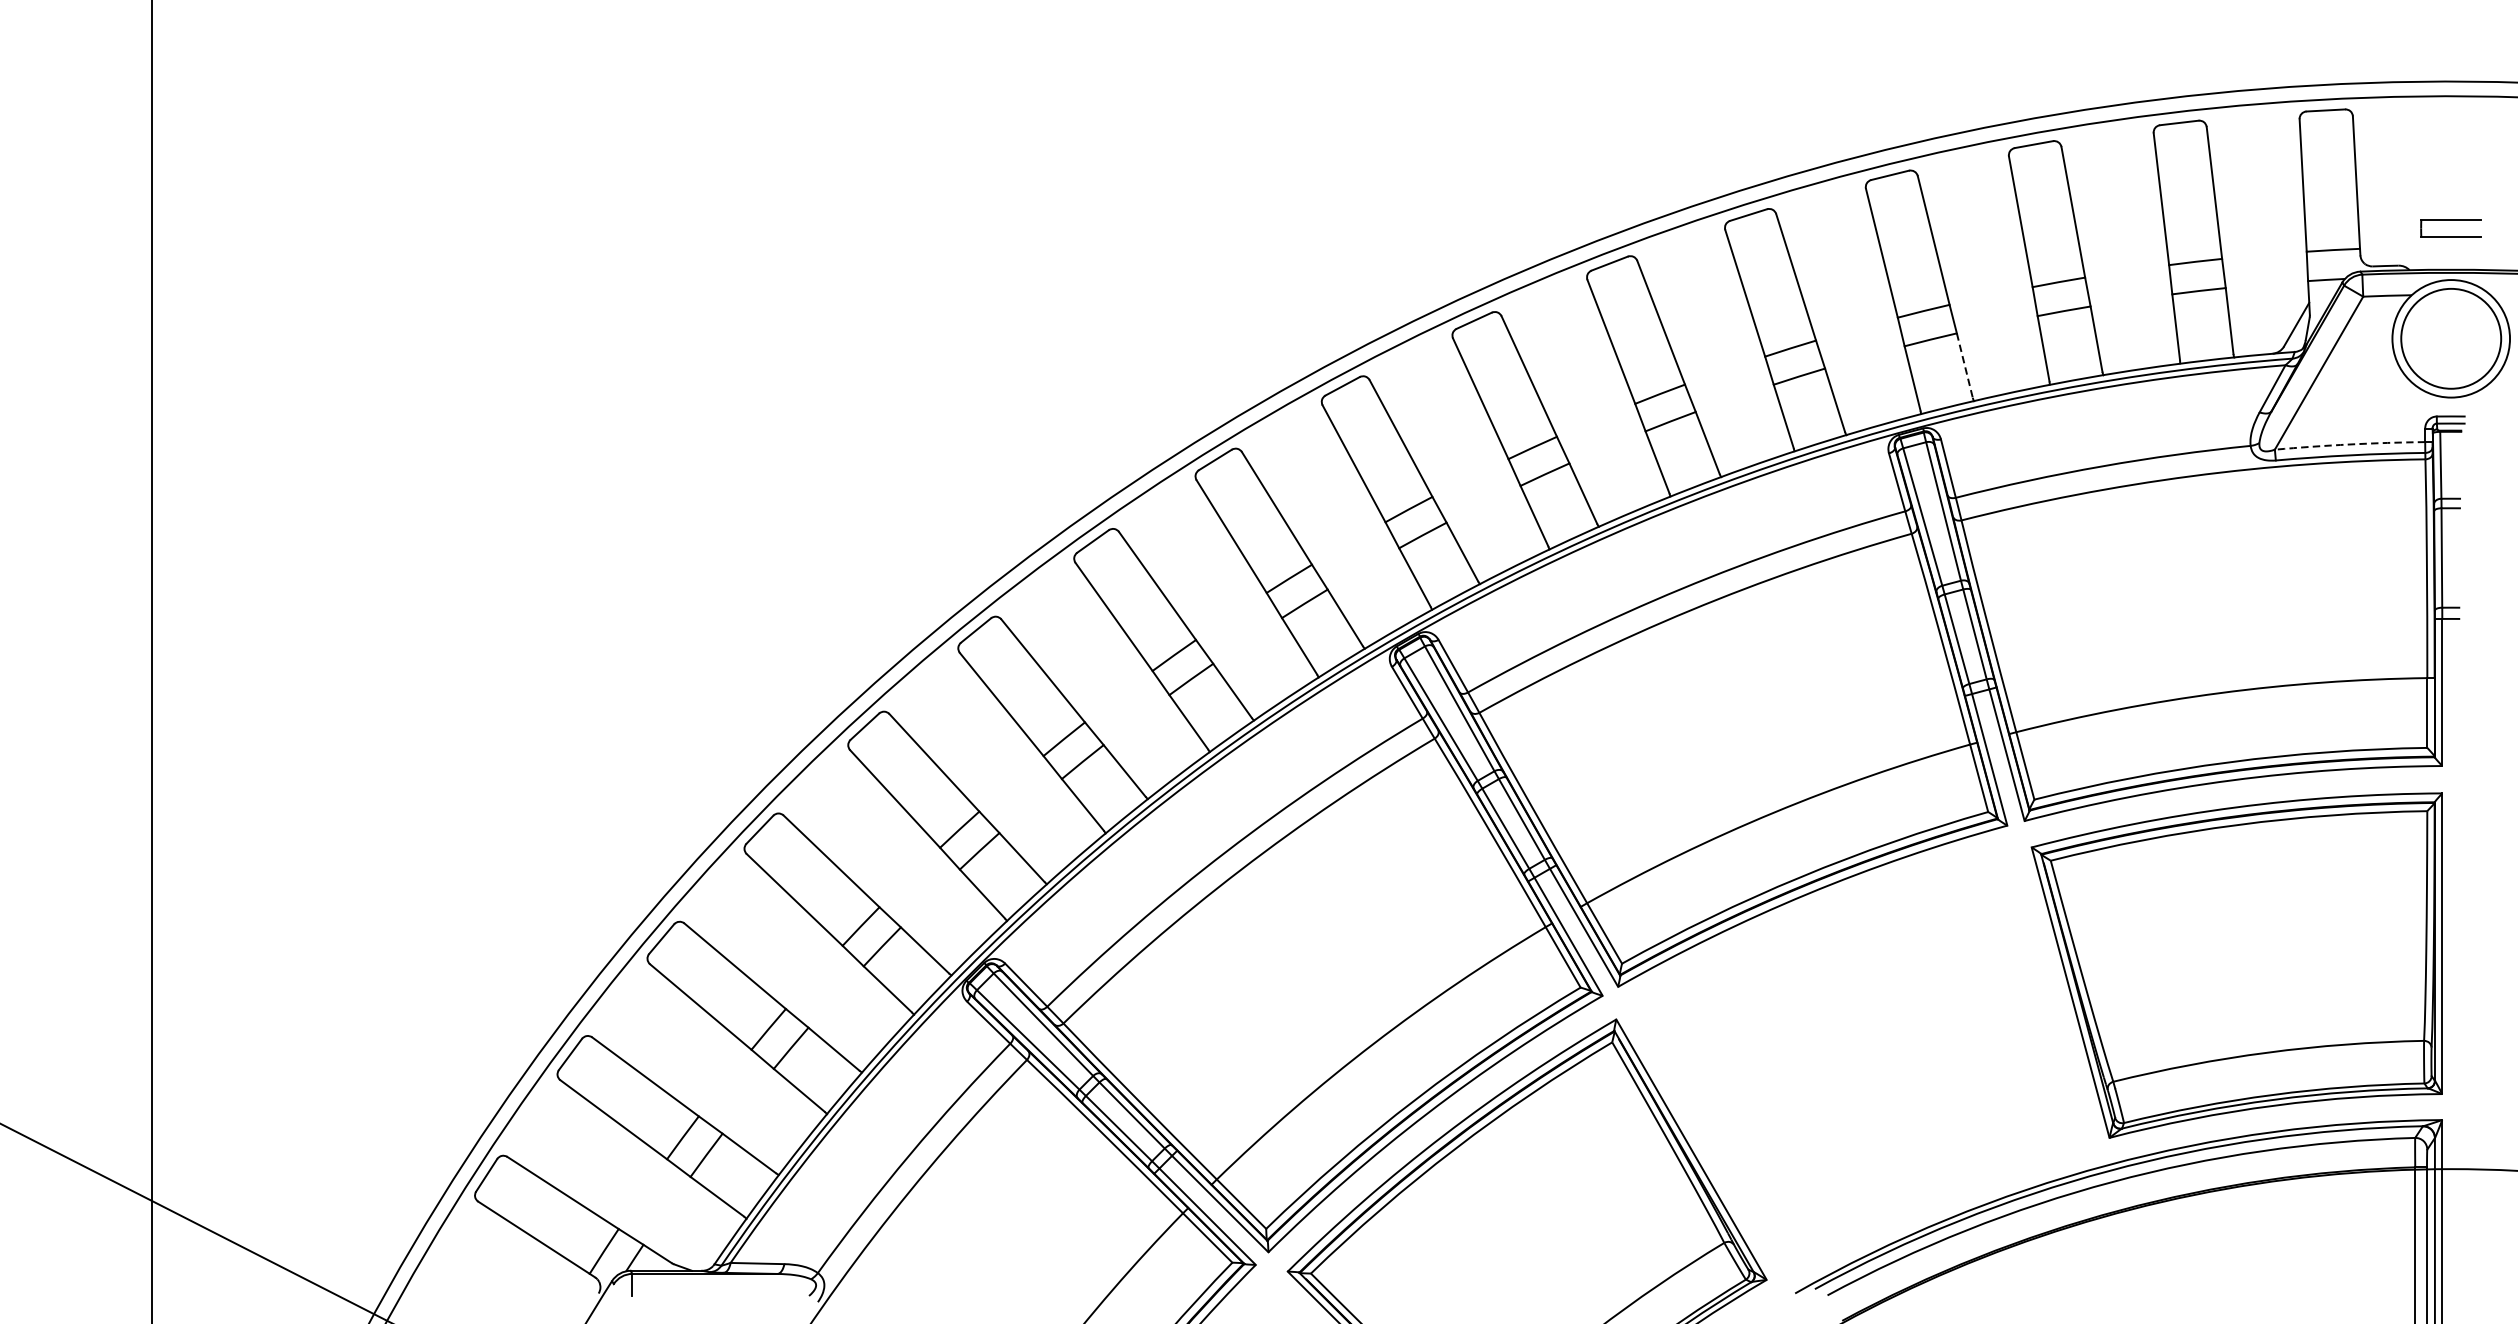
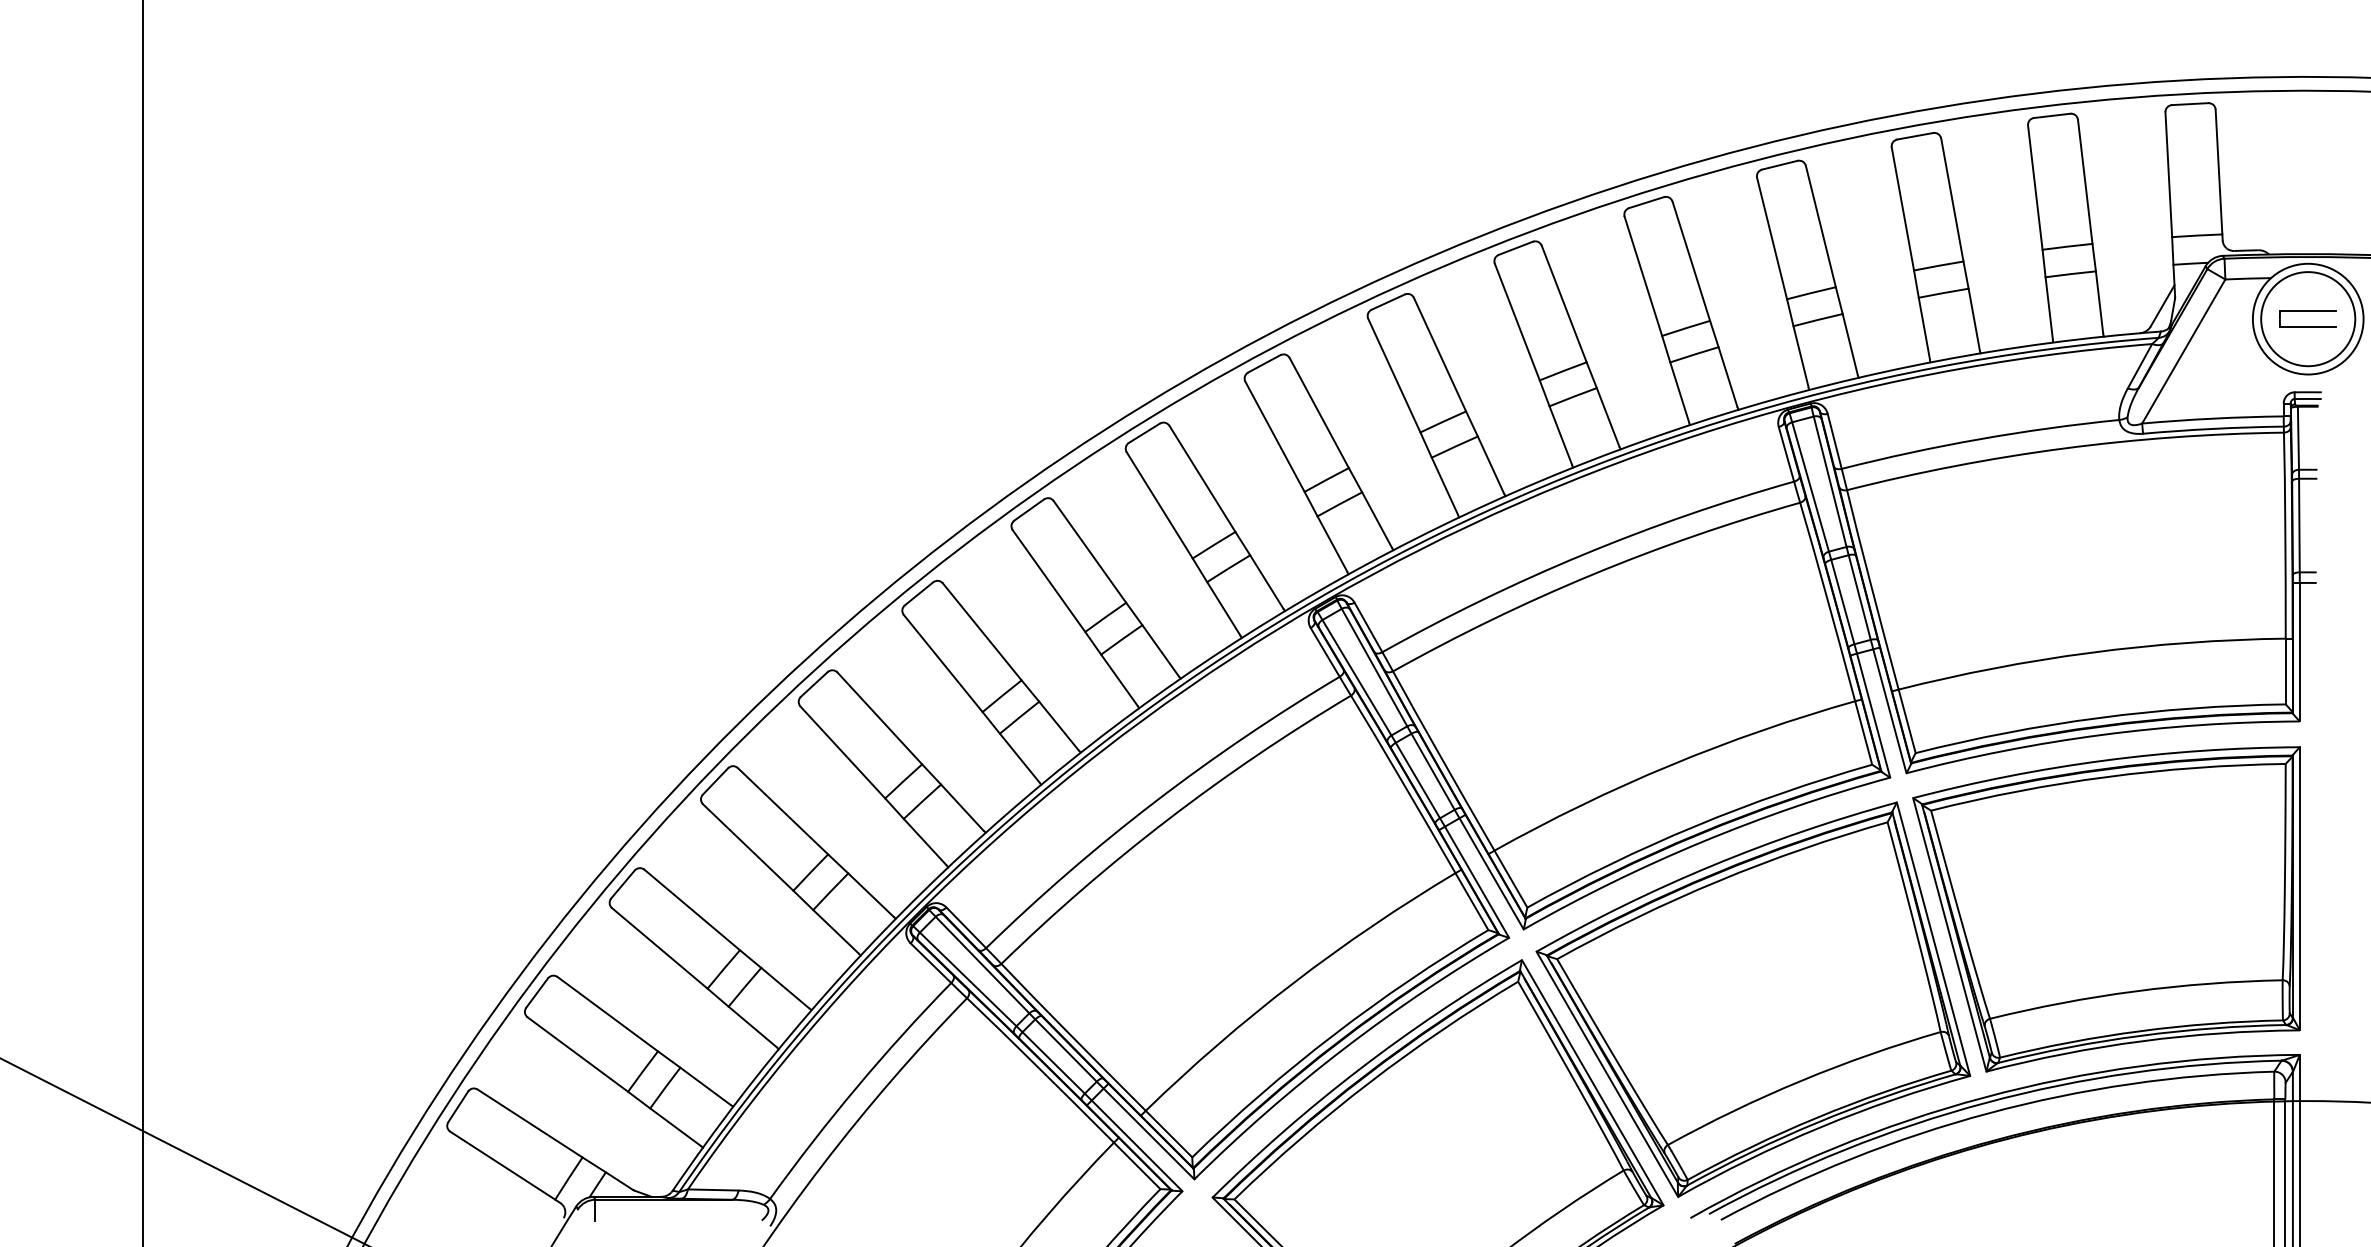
part: (2450, 220) -> (2307, 311), moved
line: (1965, 365) -> (1850, 344), dashed -> solid
arc: (2349, 444) -> (2212, 418), dashed -> solid
part: (1862, 1061) -> (1753, 999), added

